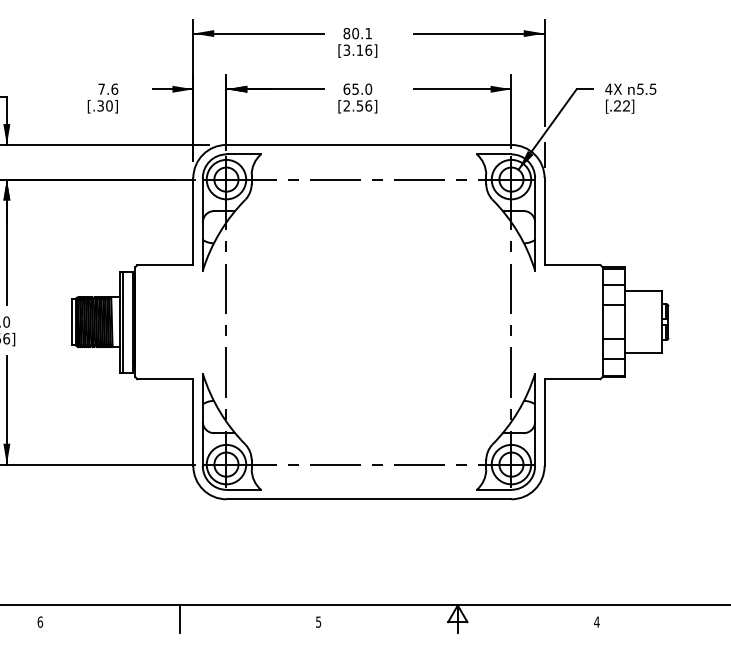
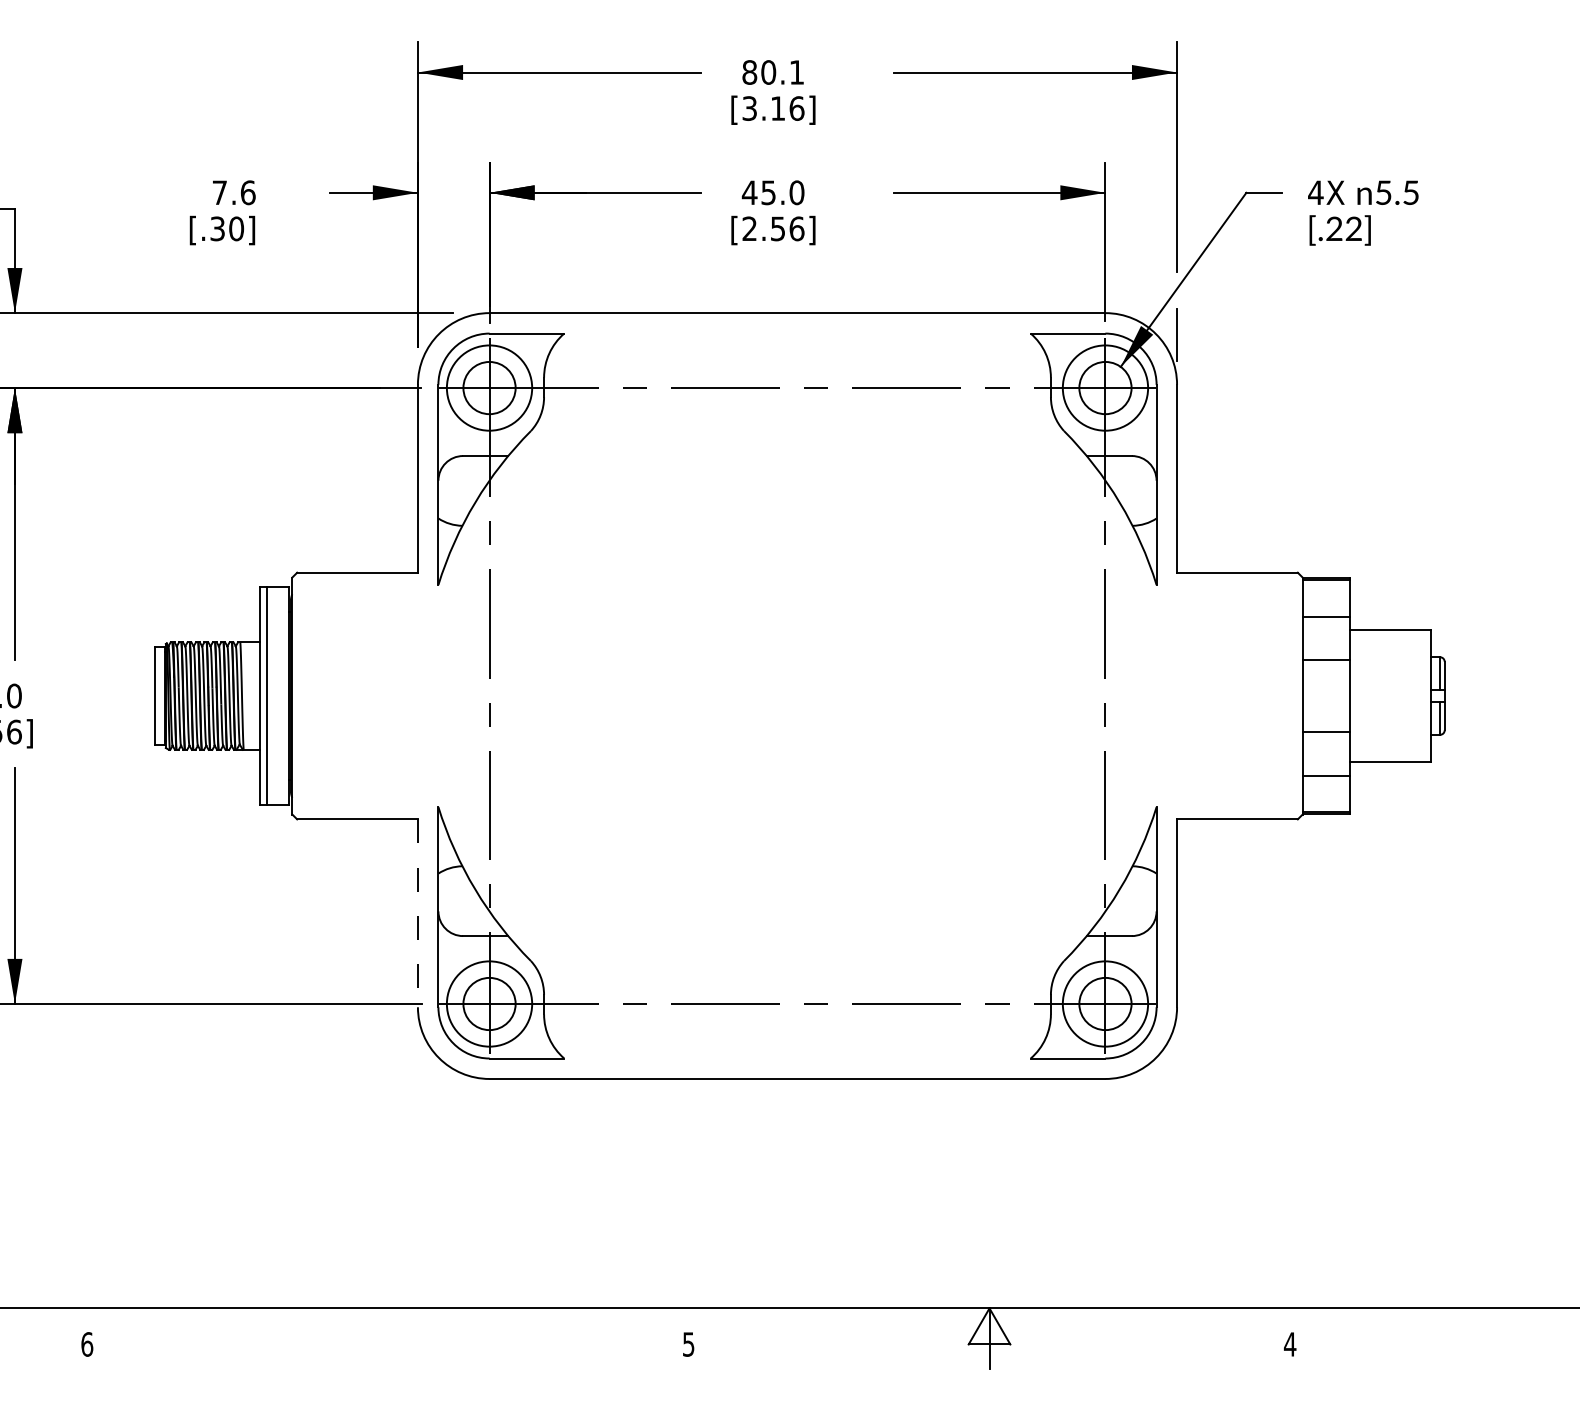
text: (346, 88) -> (748, 191), 65.0 -> 45.0
line: (193, 423) -> (418, 915), solid -> dashed
line: (179, 619) -> (388, 1338), removed

